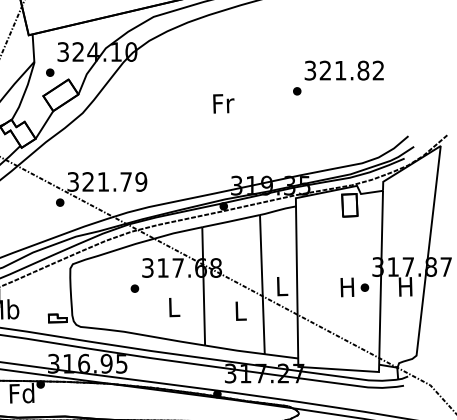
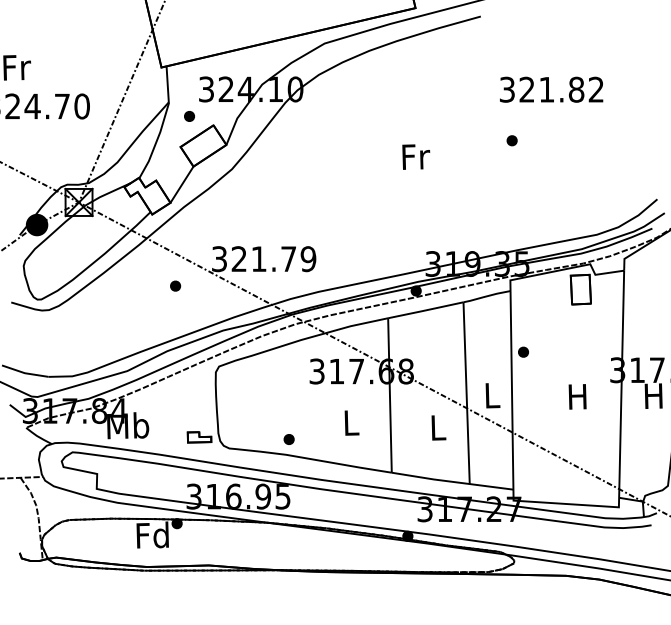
text: (344, 70) -> (551, 89), moved
part: (60, 202) -> (175, 285), moved
part: (364, 287) -> (523, 351), moved
part: (134, 288) -> (288, 439), moved

